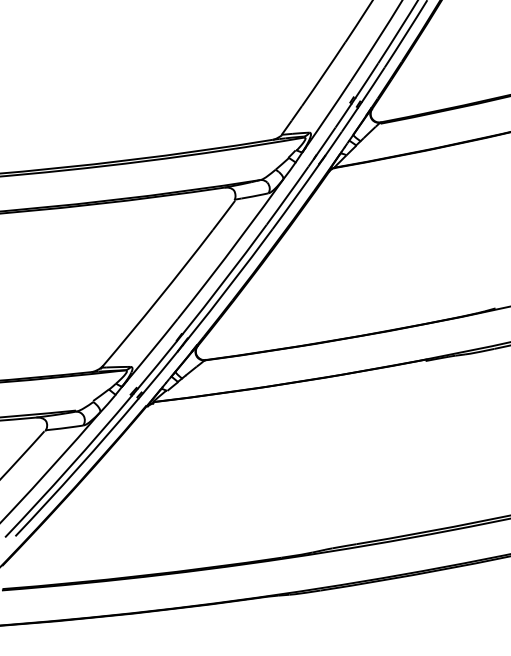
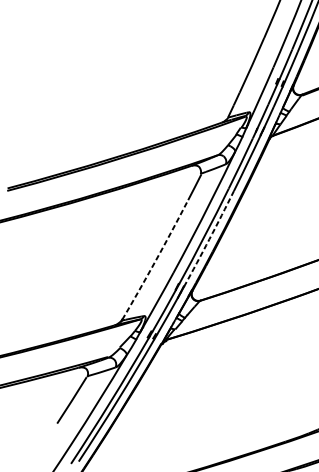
arc: (230, 284) -> (209, 239), solid -> dashed
arc: (158, 299) -> (156, 260), solid -> dashed

